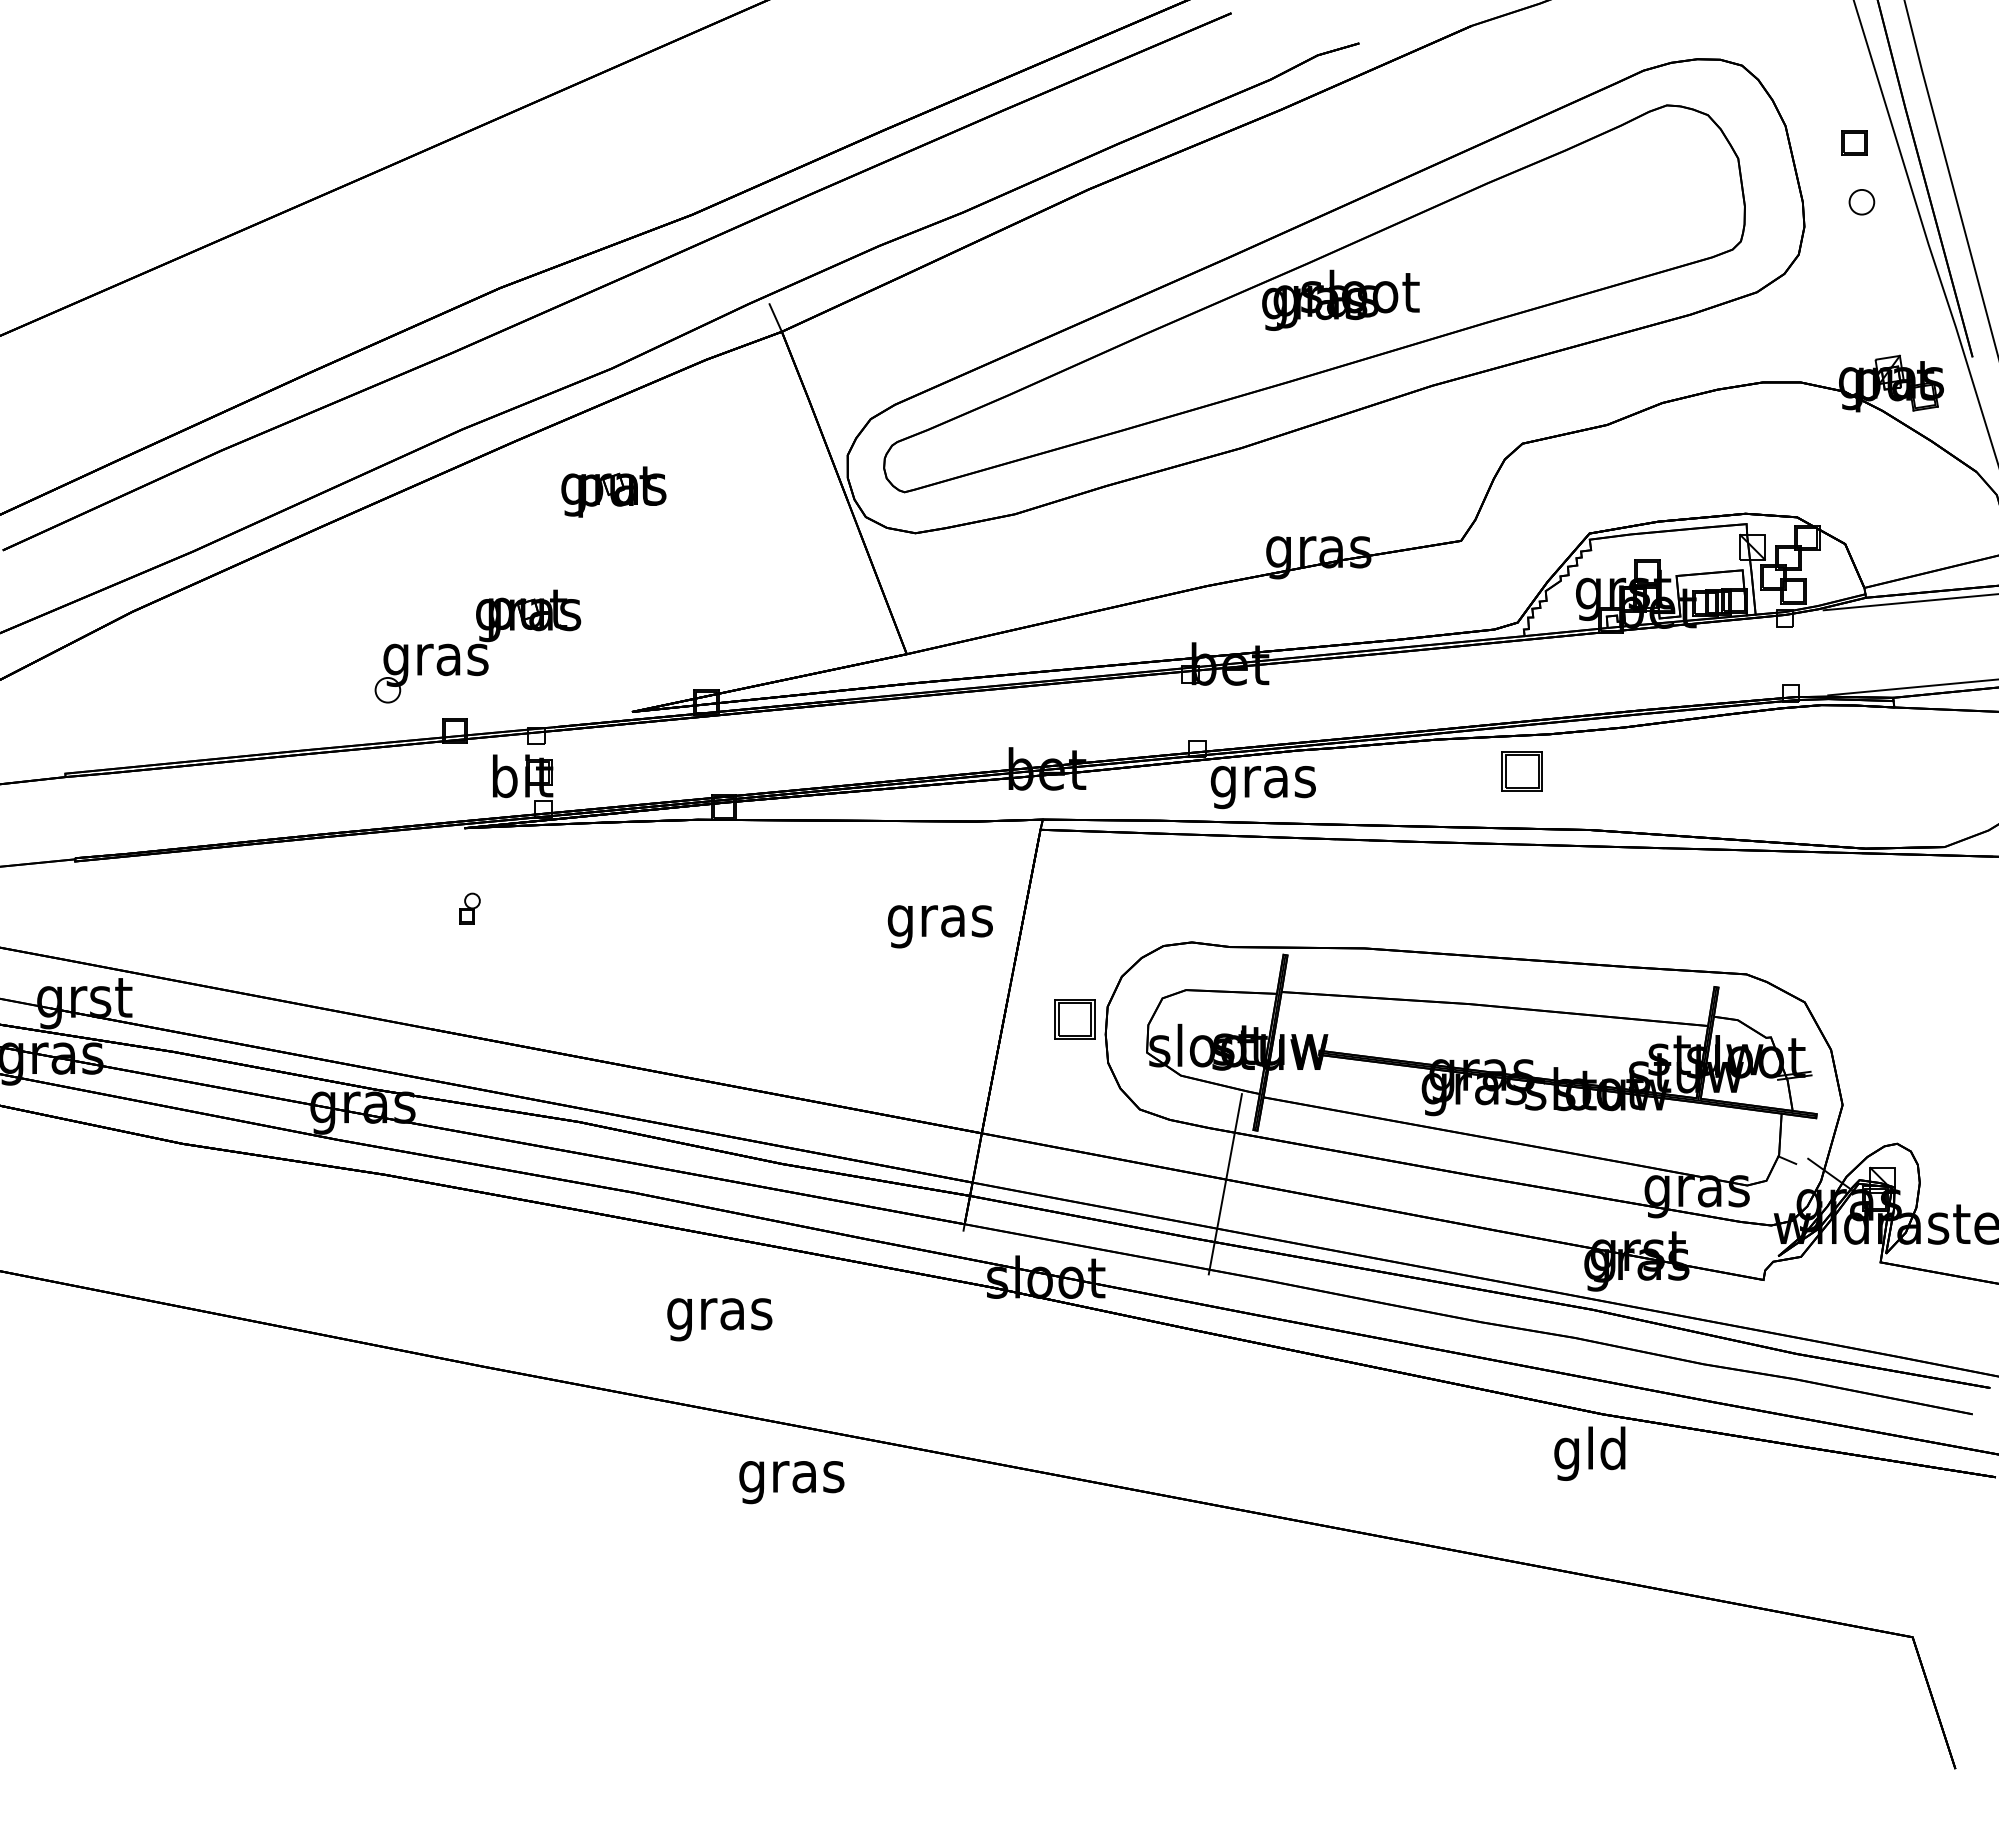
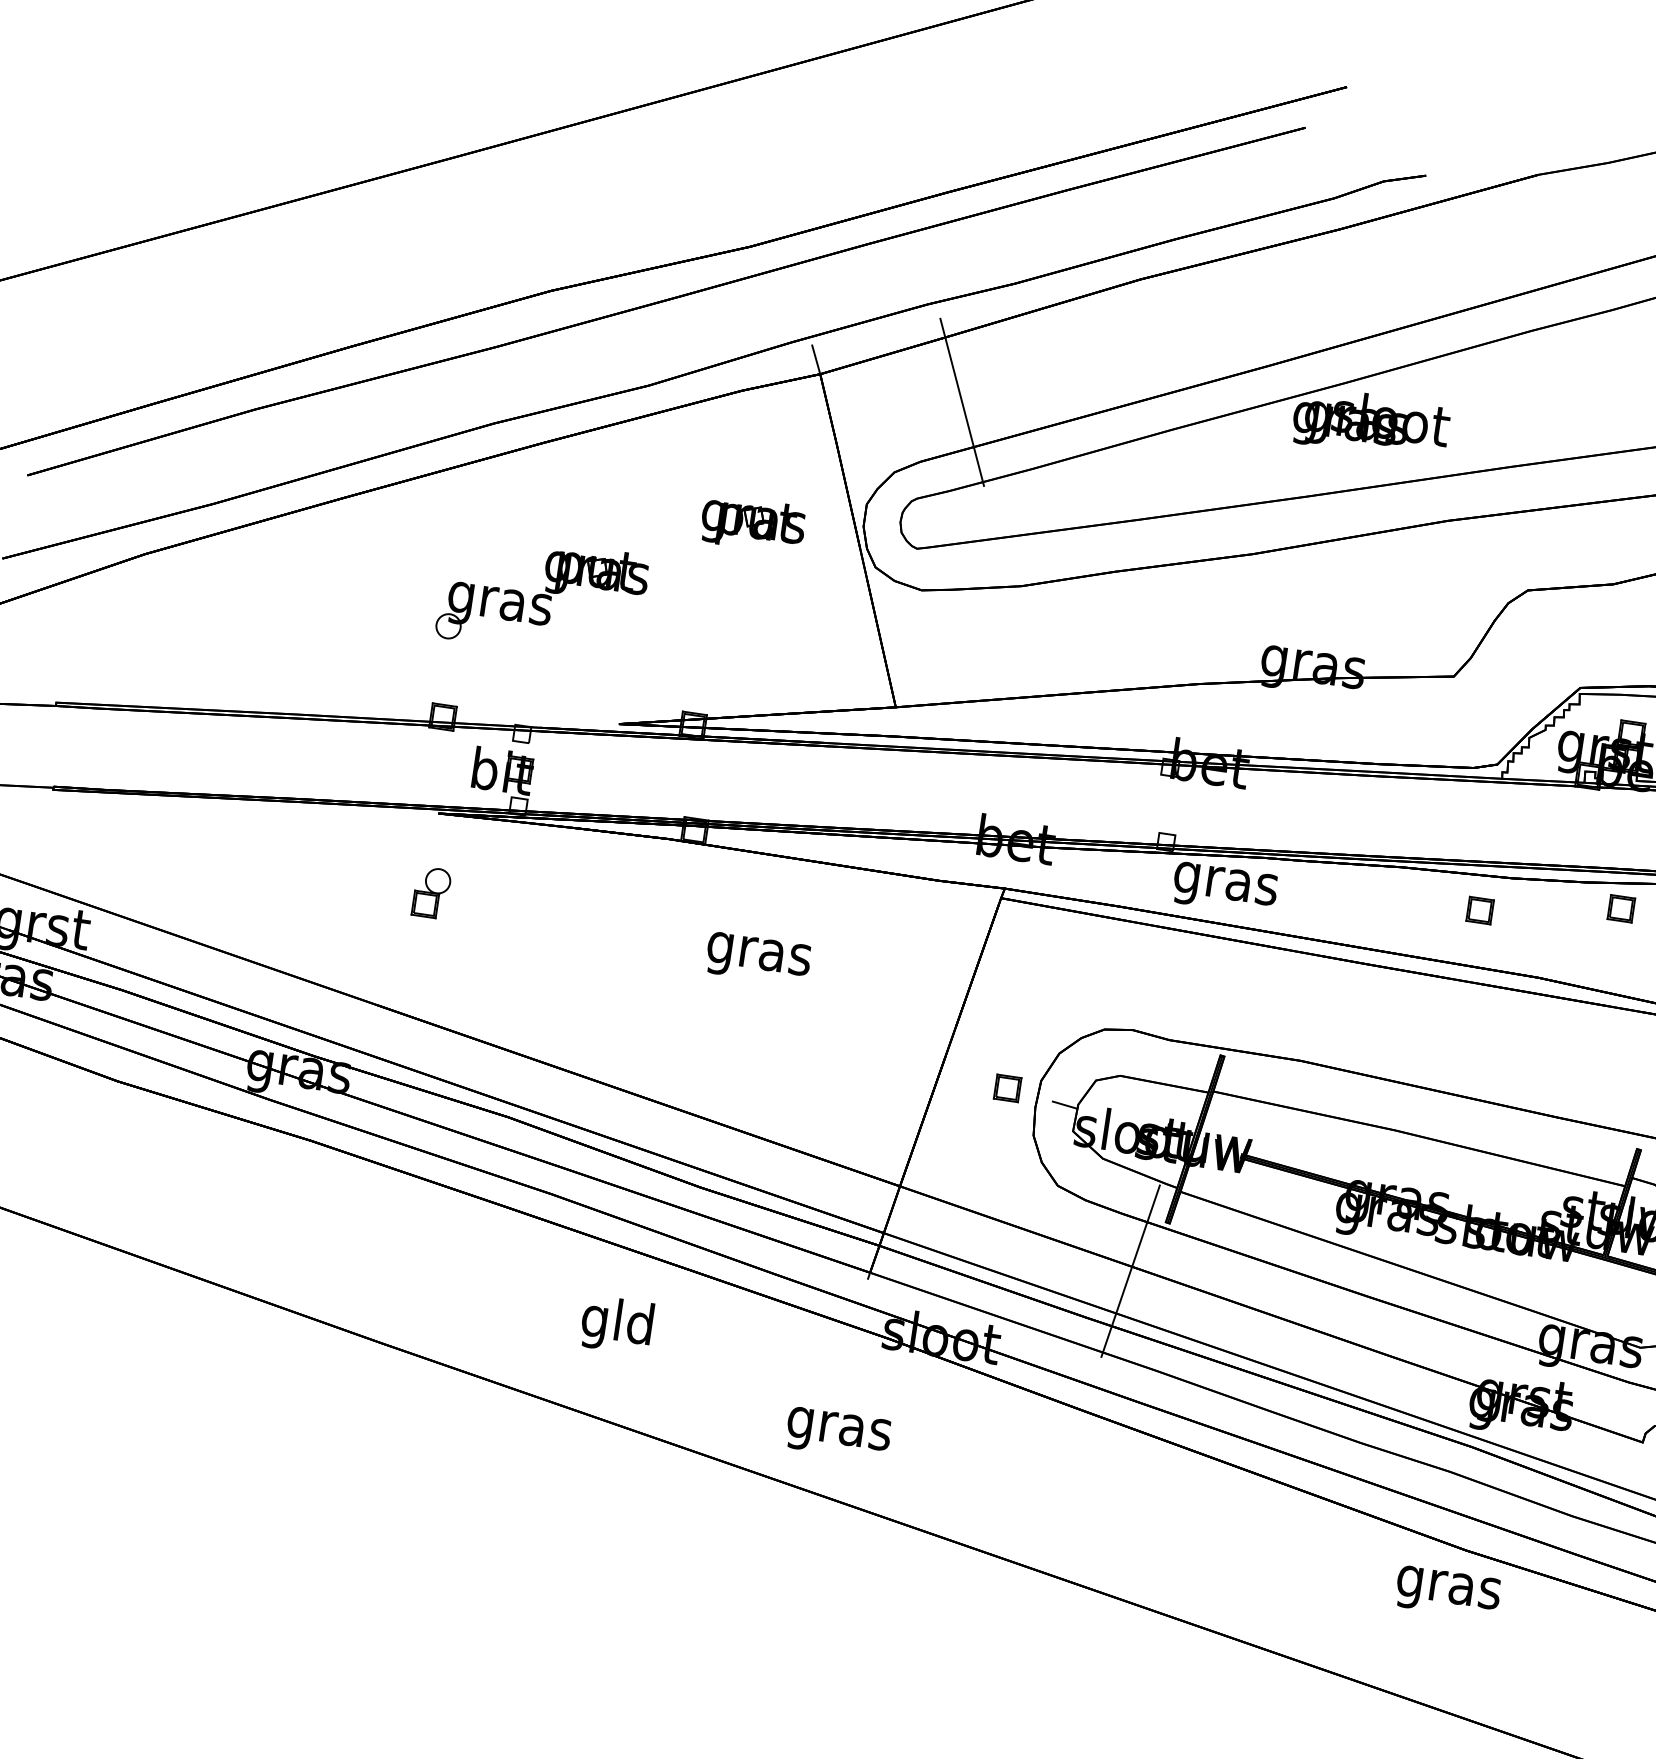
line: (928, 338) -> (962, 401), added
part: (613, 491) -> (752, 523), moved
part: (477, 646) -> (542, 596), moved
part: (1663, 748) -> (1621, 908), added
part: (1521, 771) -> (1479, 910), size x0.62
part: (469, 908) -> (431, 892), size x1.67
text: (939, 926) -> (757, 958), moved
part: (1075, 1019) -> (1007, 1088), size x0.62
line: (1134, 1027) -> (1064, 1104), added
text: (719, 1314) -> (617, 1325), gras -> gld
text: (1590, 1453) -> (1448, 1587), gld -> gras
text: (791, 1482) -> (838, 1433), moved

